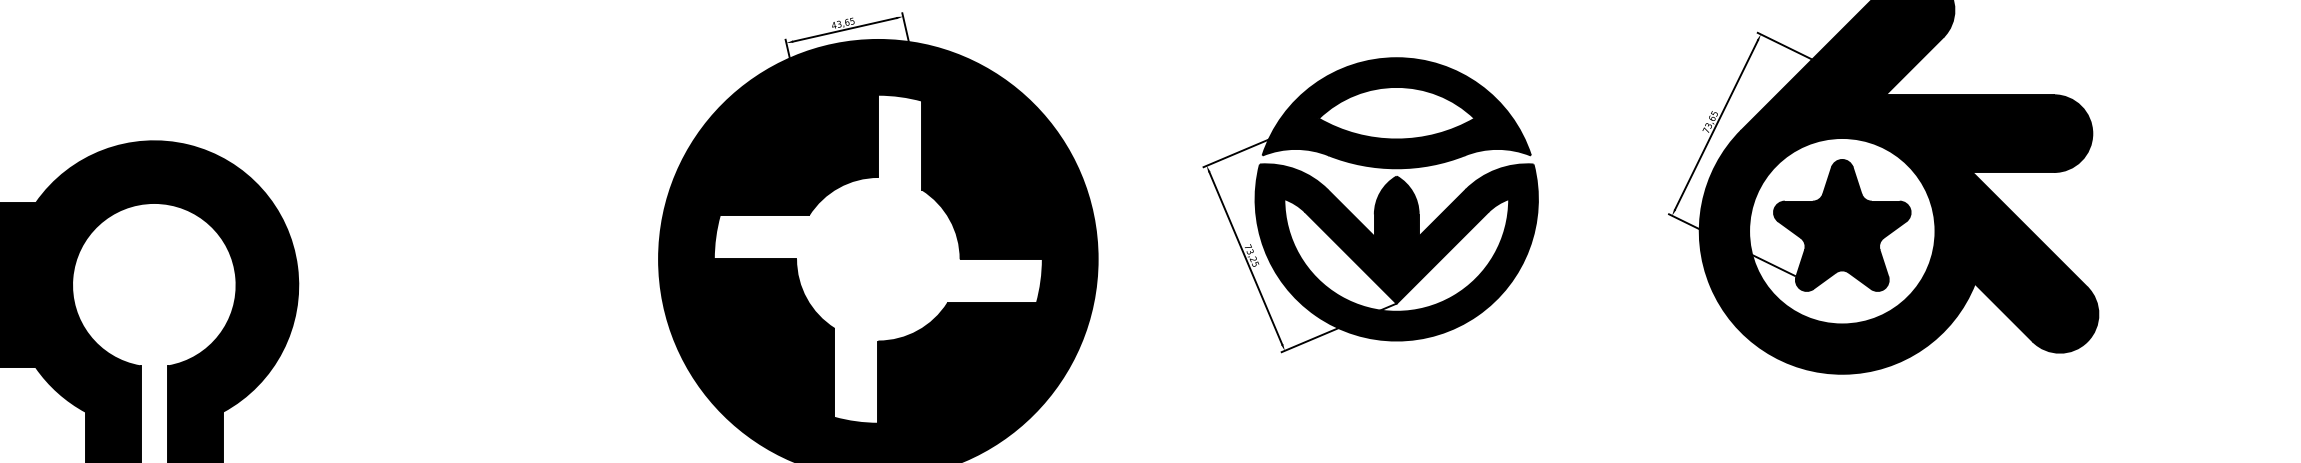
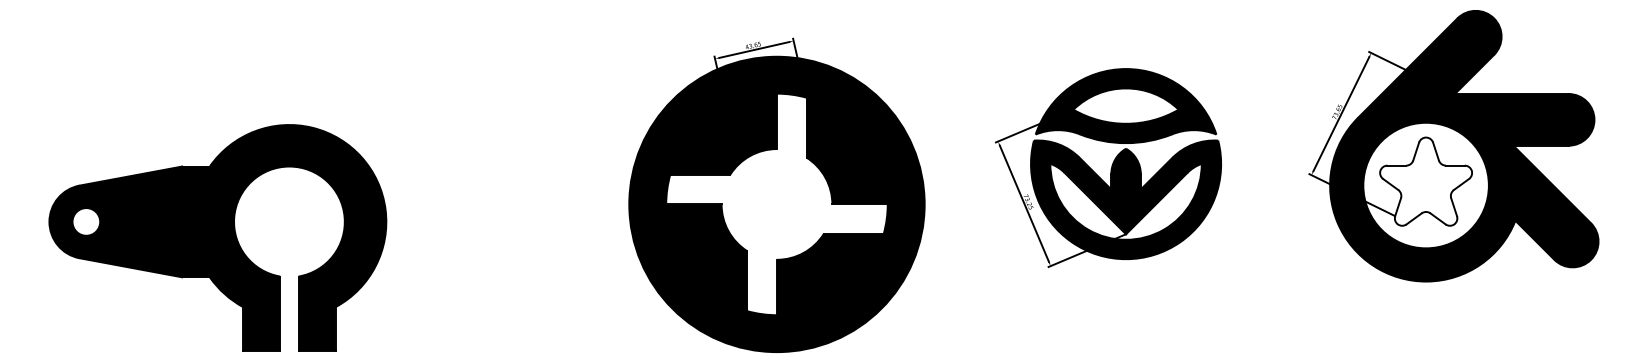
fill: (1842, 225) -> (1426, 181), removed

